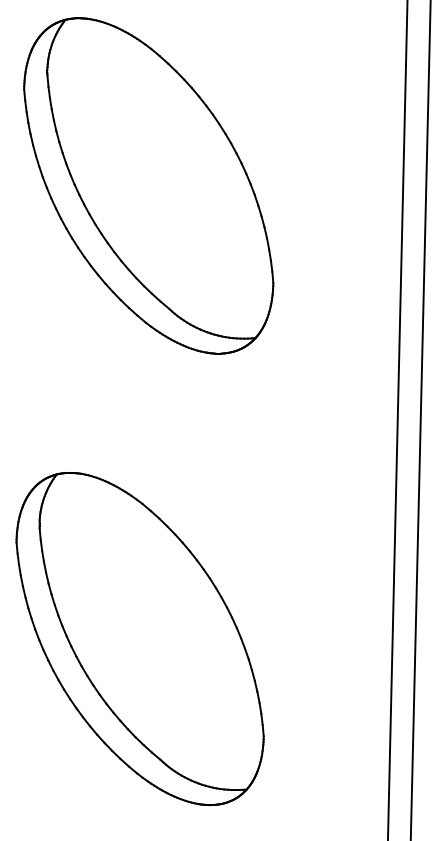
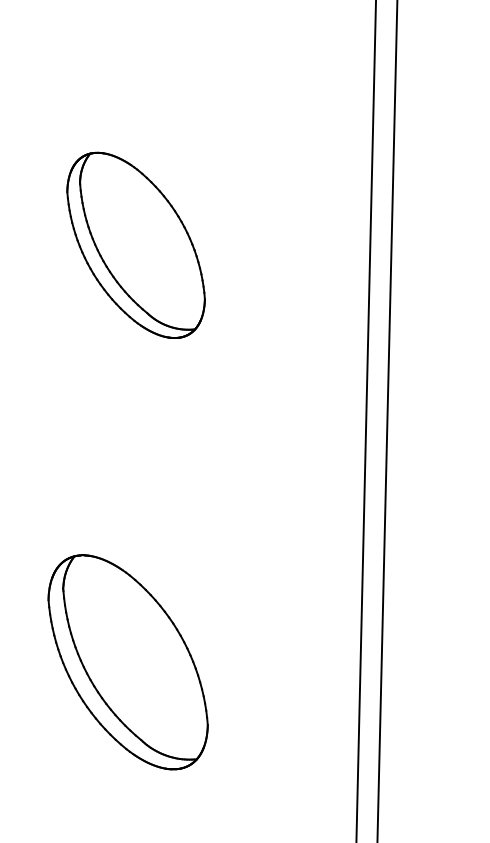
part: (148, 186) -> (135, 245), size x0.6
part: (139, 639) -> (127, 662), size x0.7

